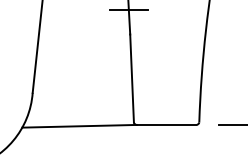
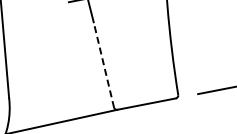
line: (132, 78) -> (104, 65), solid -> dashed

